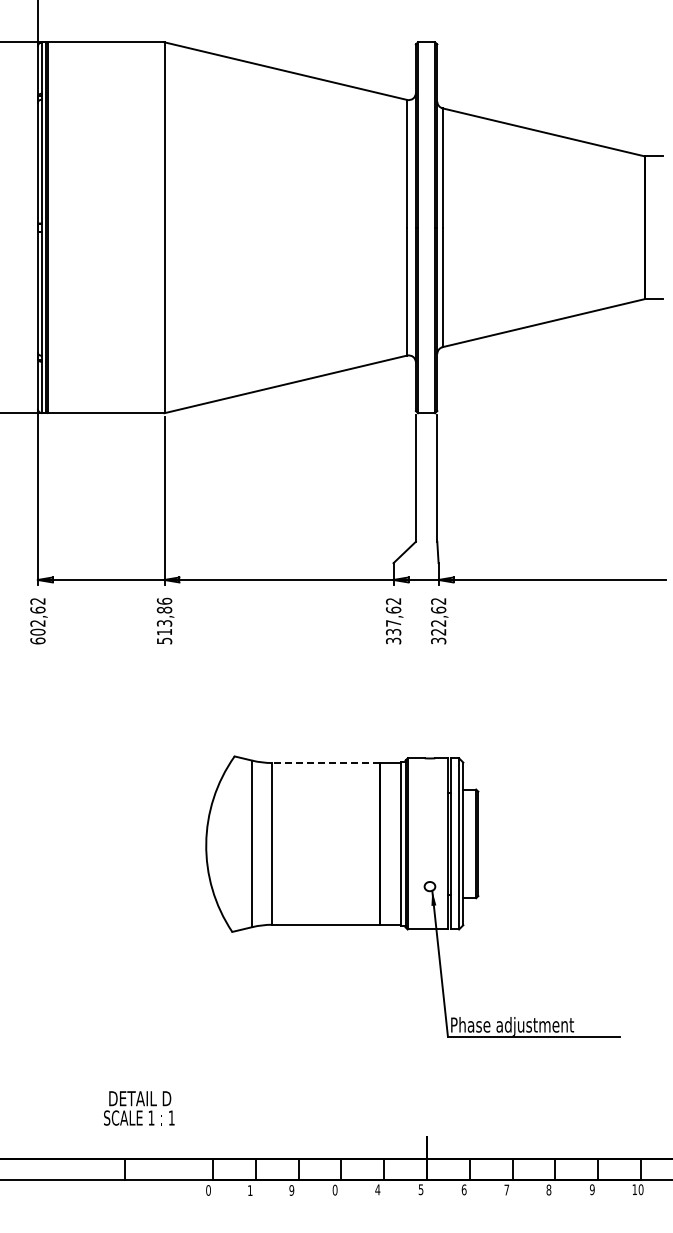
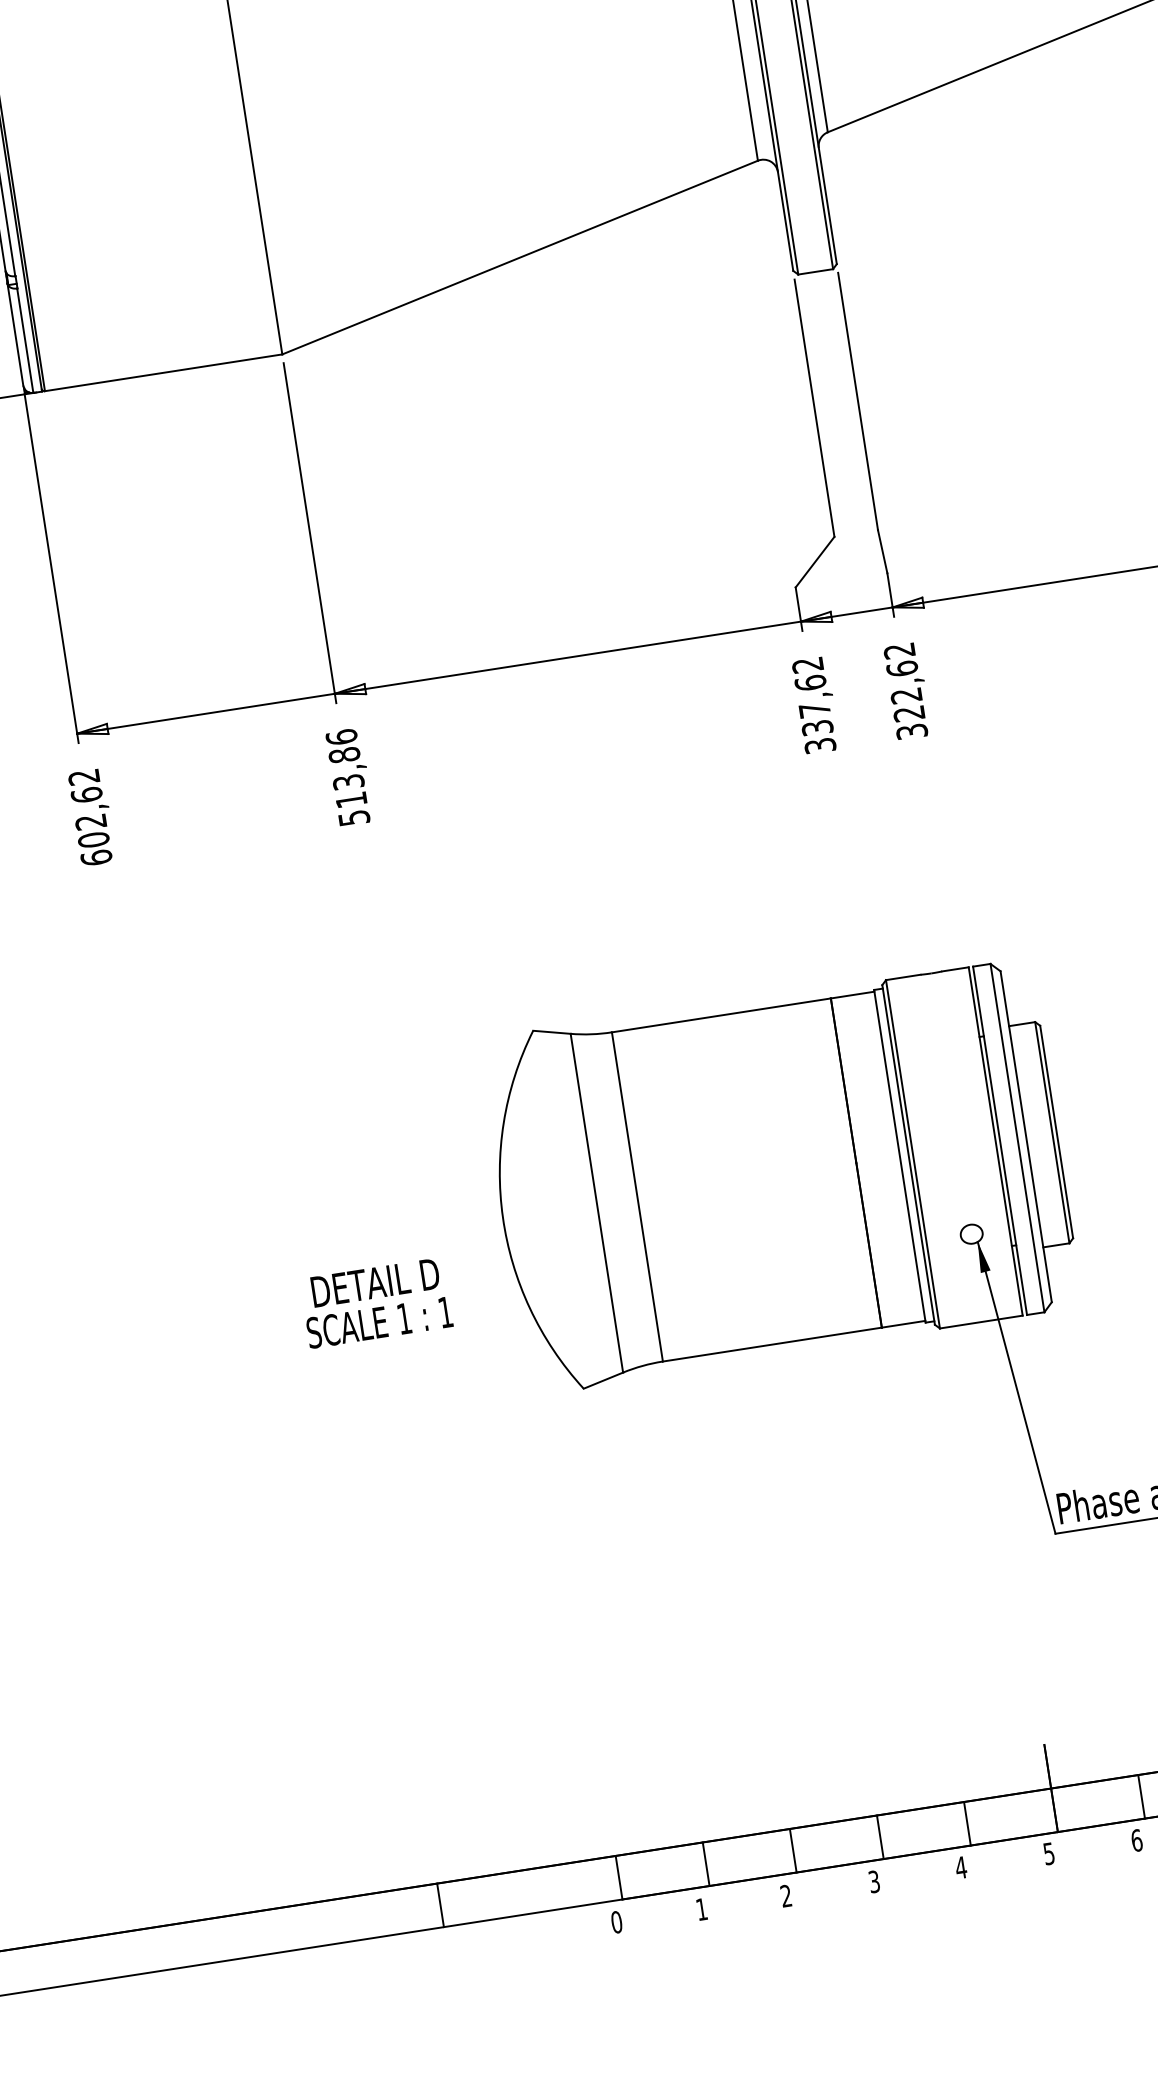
line: (326, 763) -> (722, 1016), dashed -> solid
text: (139, 1108) -> (377, 1303), moved
text: (334, 1189) -> (872, 1880), 0 -> 3
text: (291, 1190) -> (785, 1896), 9 -> 2

